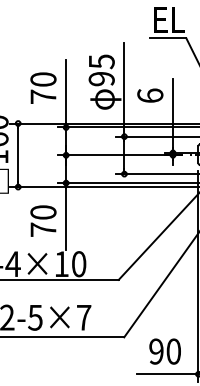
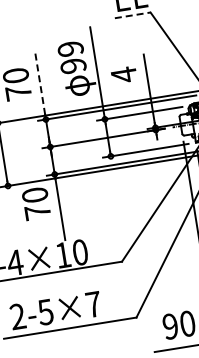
line: (168, 38) -> (132, 15), solid -> dashed
text: (101, 61) -> (70, 48), 95 -> 99
line: (66, 90) -> (40, 82), solid -> dashed
text: (150, 95) -> (124, 74), 6 -> 4
text: (43, 220) -> (36, 203), moved

